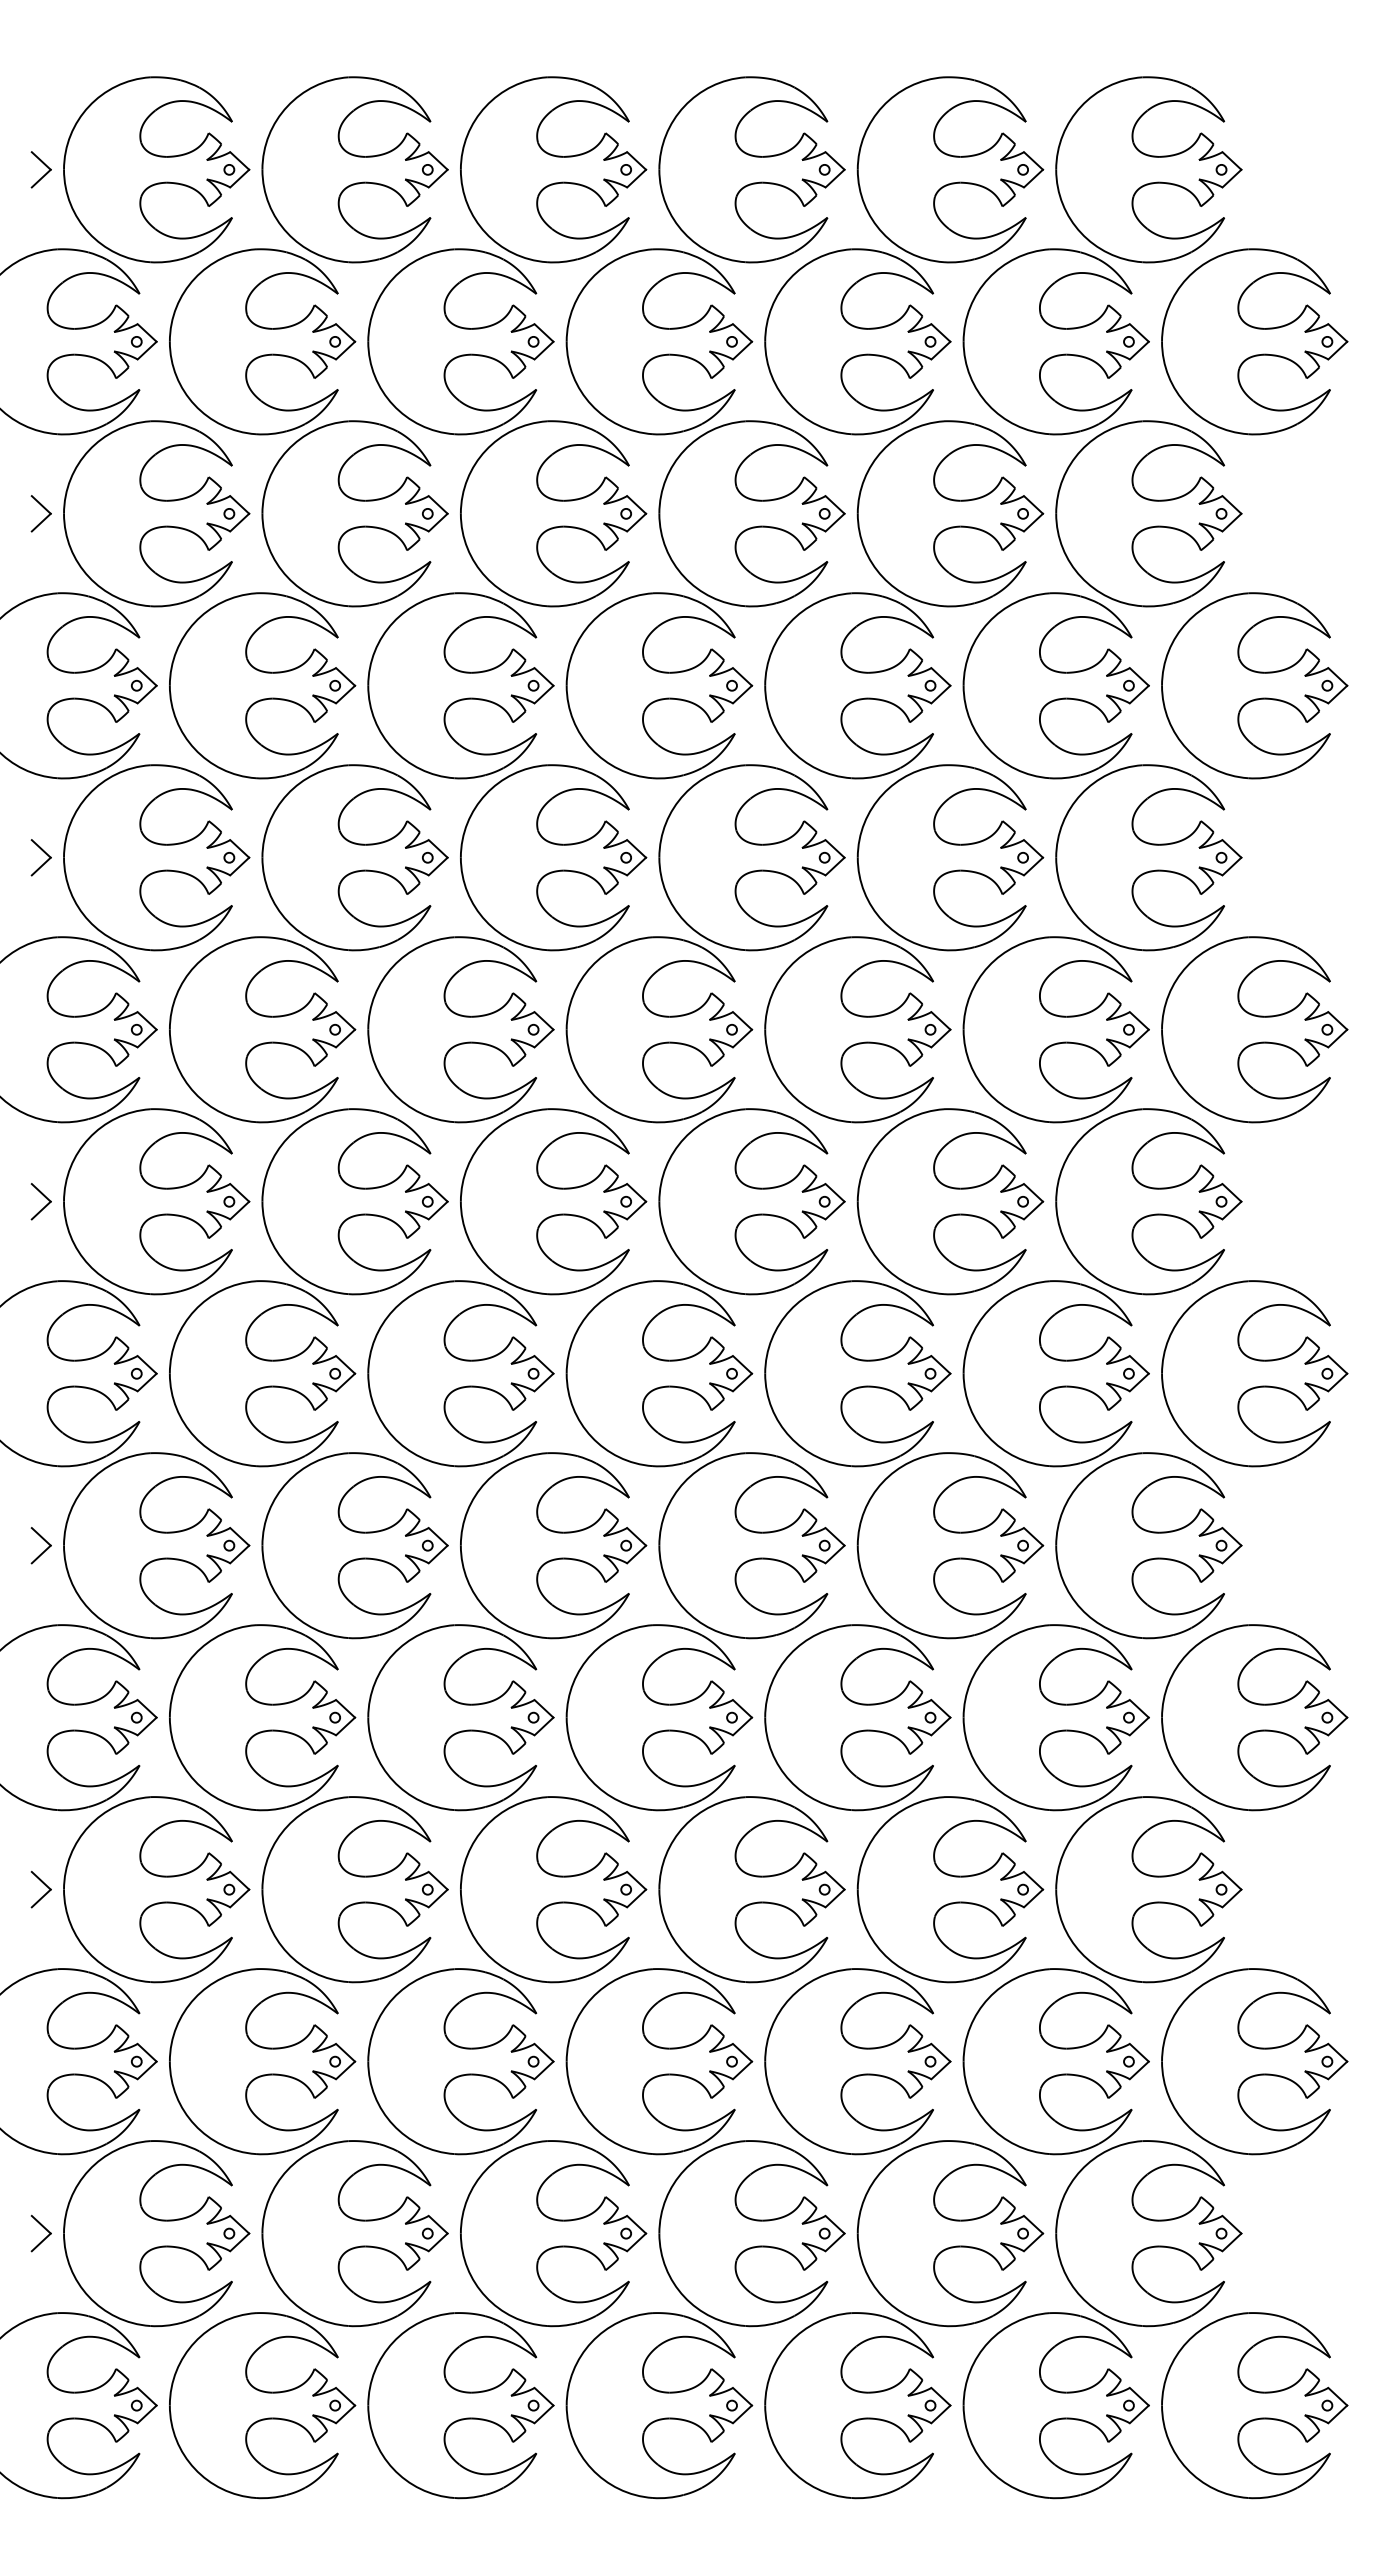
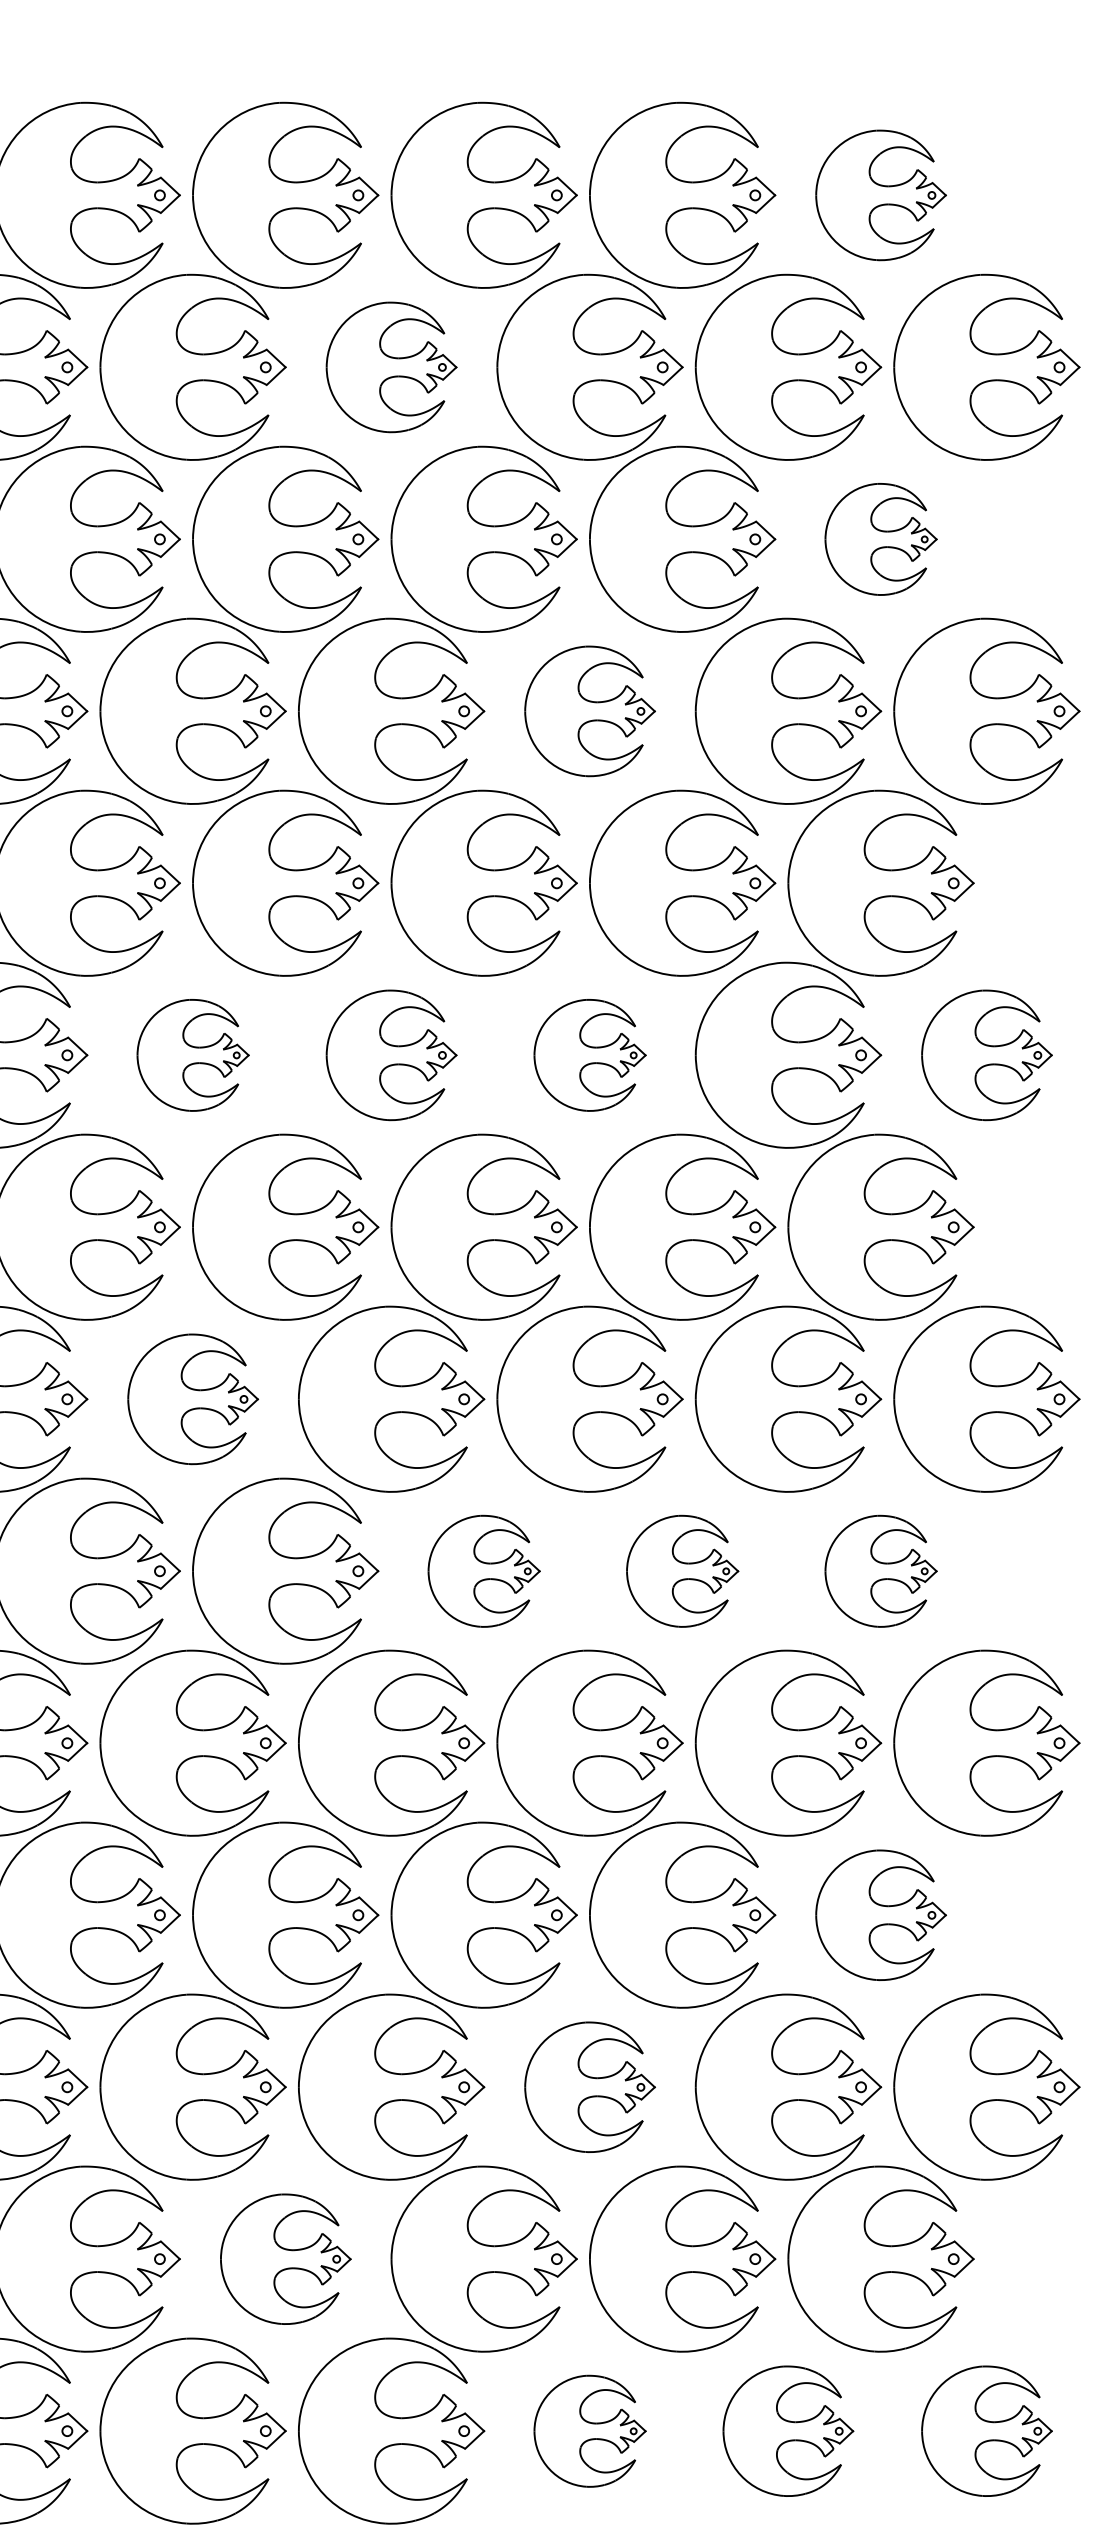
part: (1148, 169) -> (880, 195), size x0.7
part: (659, 341) -> (391, 367), size x0.7
part: (1148, 513) -> (880, 539), size x0.6
part: (857, 685) -> (589, 711), size x0.7
part: (460, 1029) -> (192, 1055), size x0.6
part: (659, 1029) -> (391, 1055), size x0.7
part: (857, 1029) -> (589, 1055), size x0.6
part: (1254, 1029) -> (986, 1055), size x0.7
part: (460, 1373) -> (192, 1399), size x0.7
part: (751, 1545) -> (483, 1571), size x0.6
part: (950, 1545) -> (682, 1571), size x0.6
part: (1148, 1545) -> (880, 1571), size x0.6
part: (1148, 1889) -> (880, 1915), size x0.7
part: (857, 2061) -> (589, 2087), size x0.7
part: (553, 2233) -> (285, 2259), size x0.7
part: (857, 2405) -> (589, 2431), size x0.6
part: (1055, 2405) -> (787, 2431), size x0.7
part: (1254, 2405) -> (986, 2431), size x0.7

